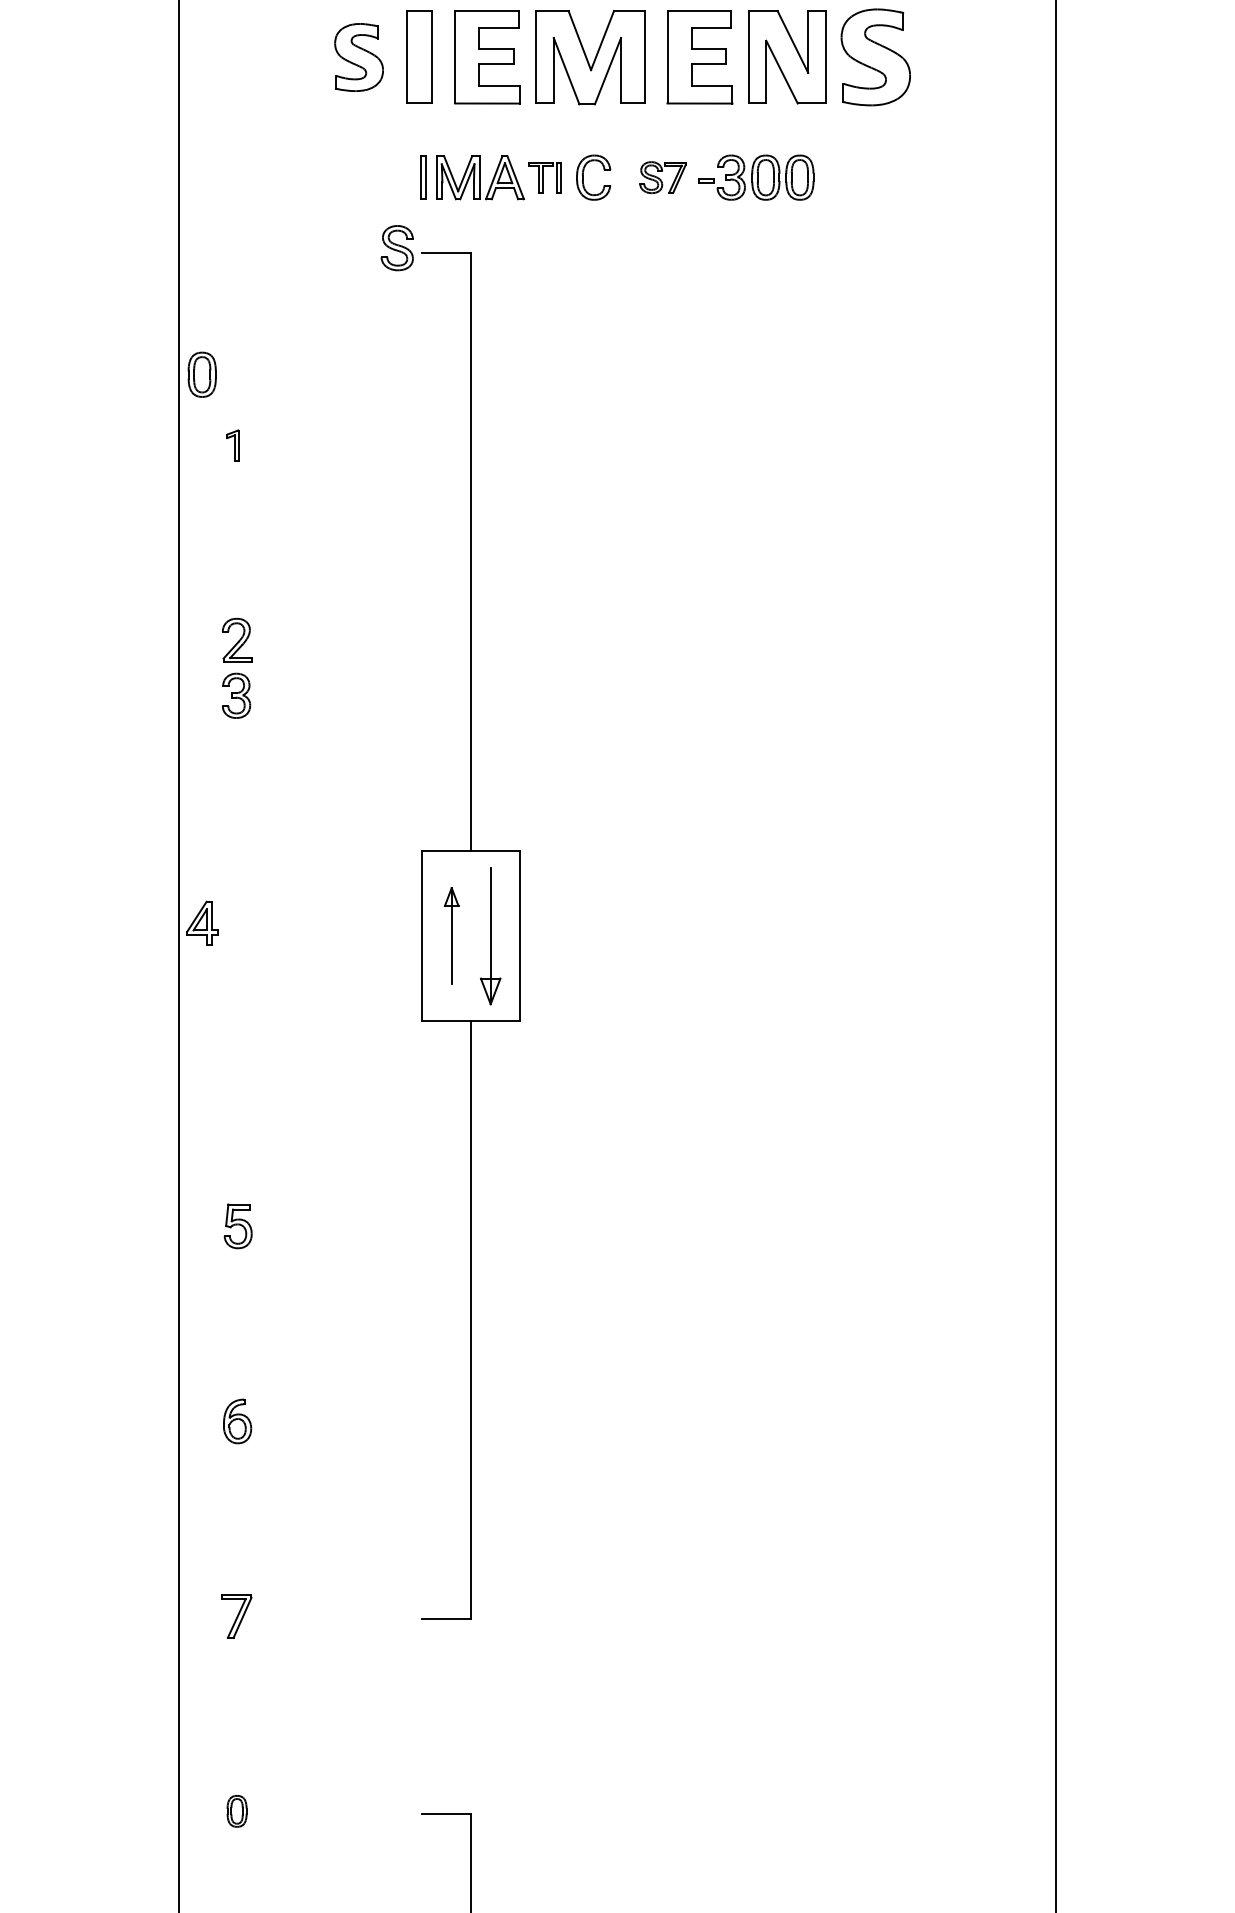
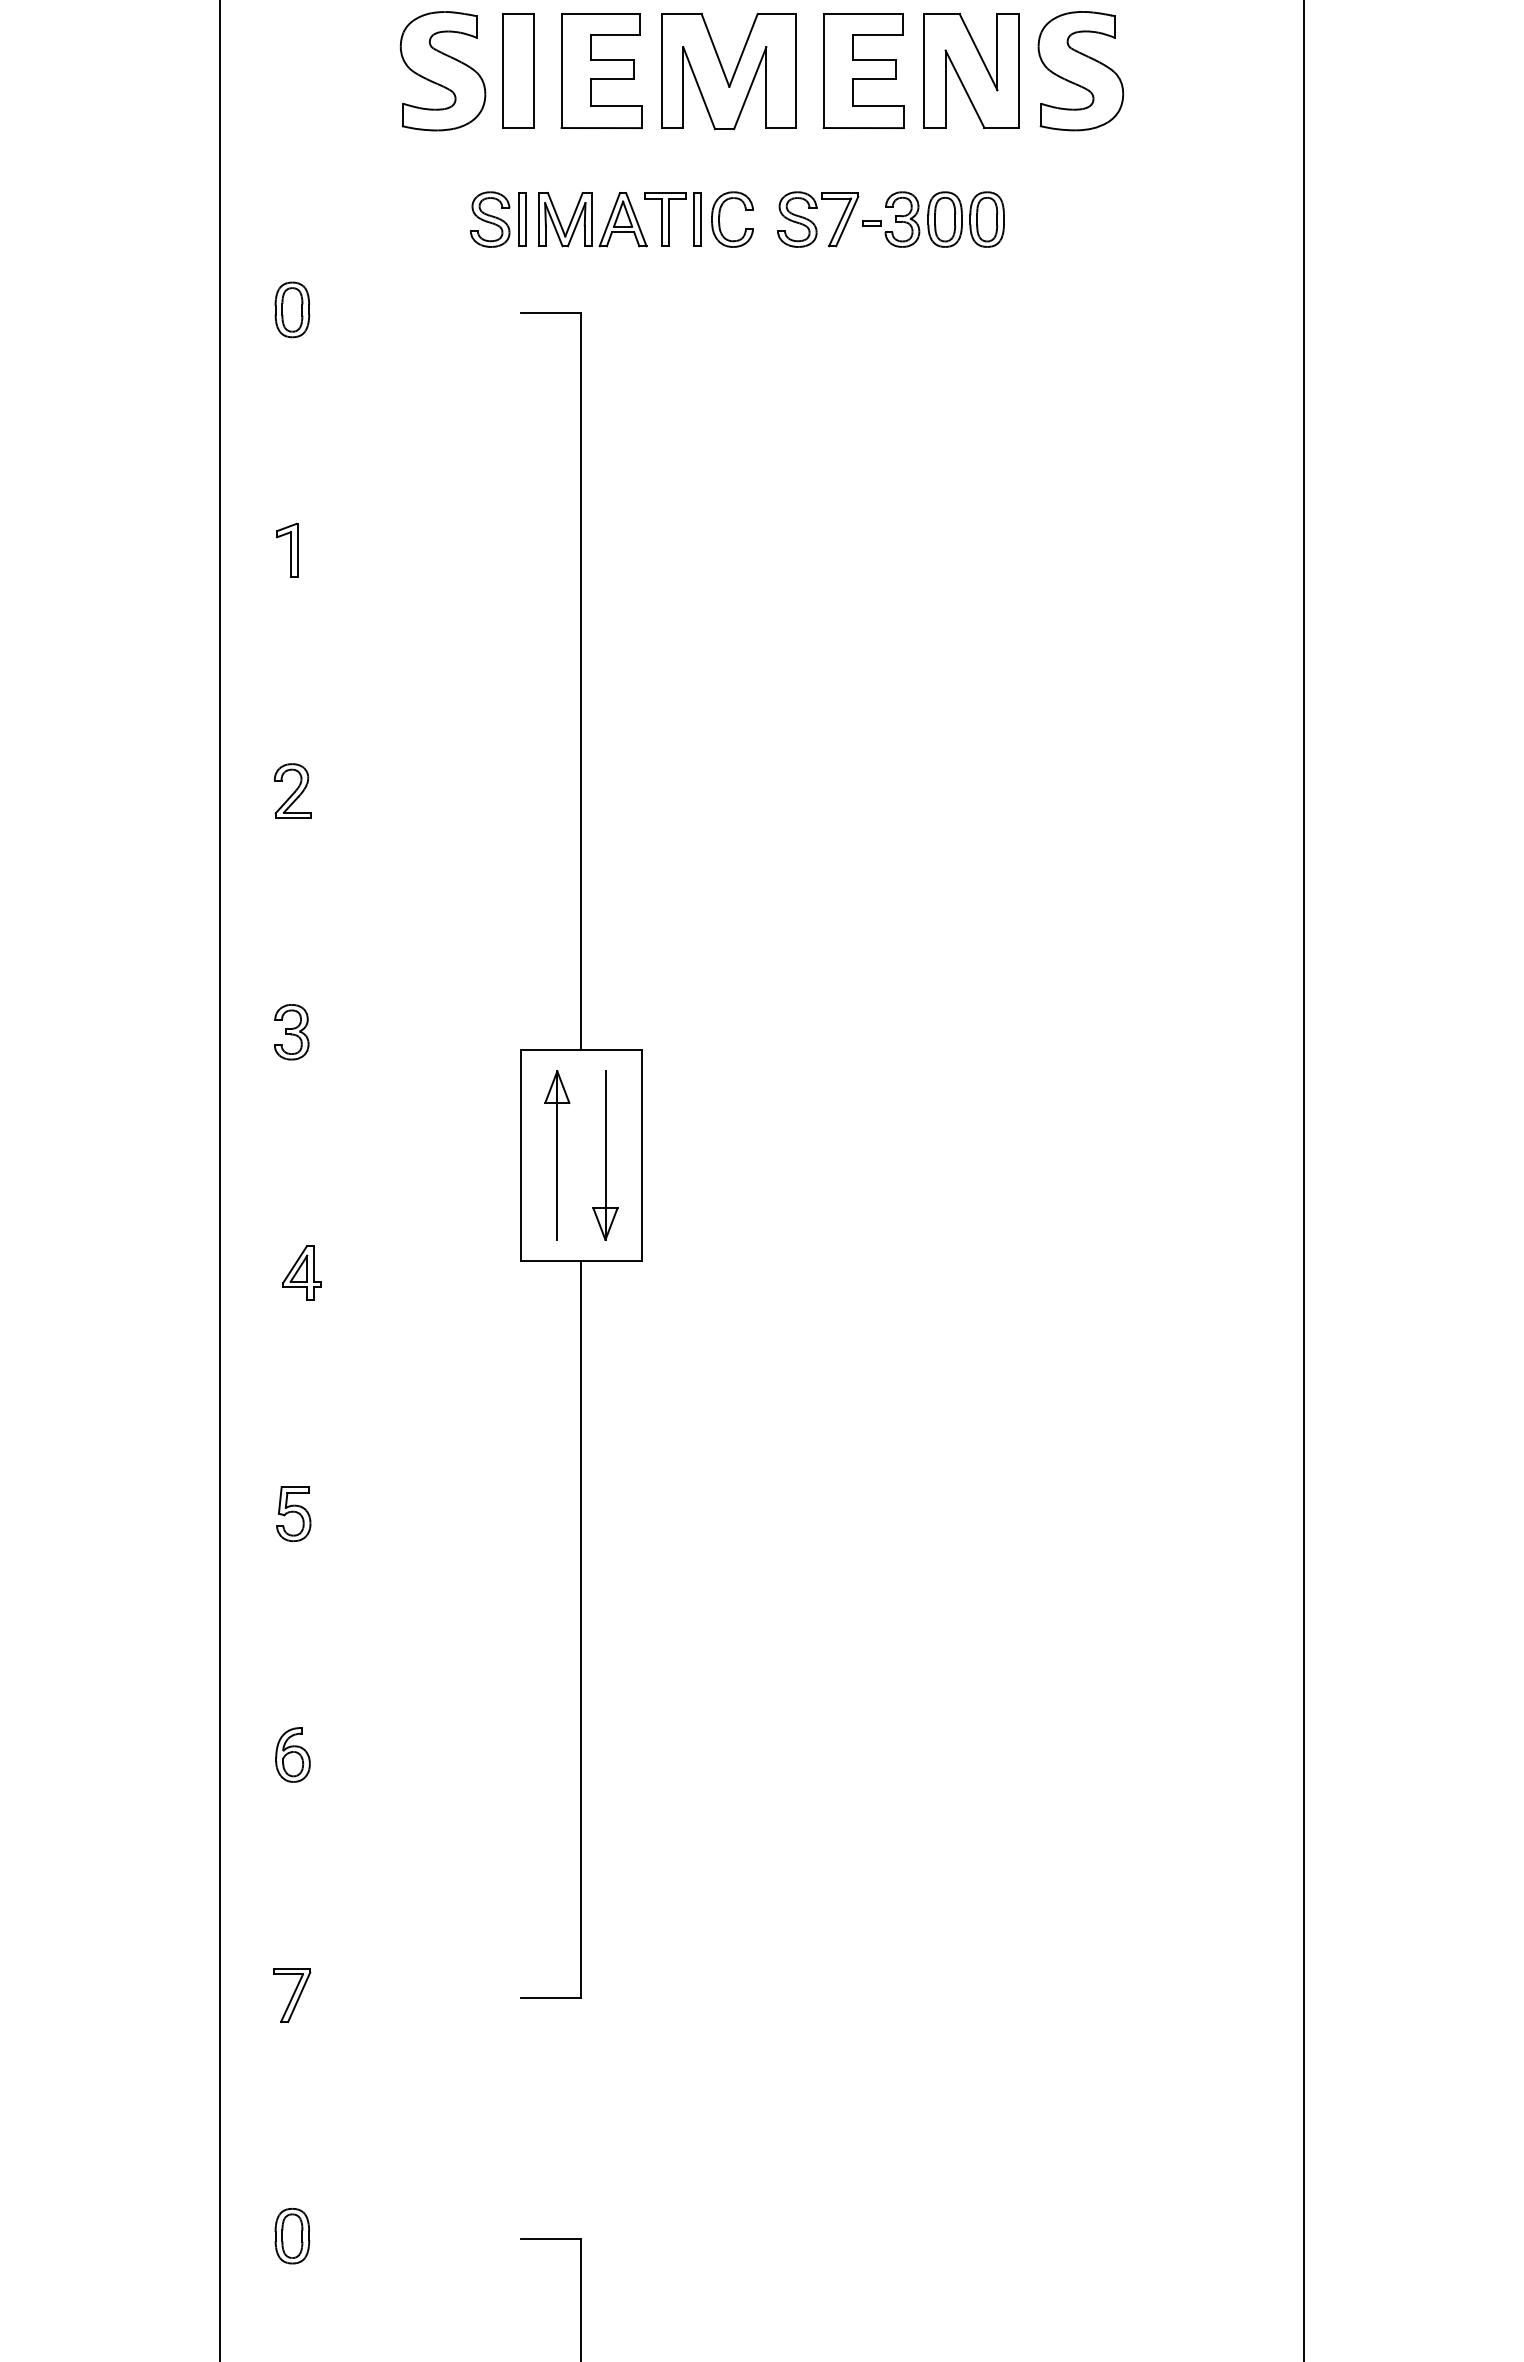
part: (358, 57) -> (442, 71), size x1.43
part: (544, 177) -> (672, 219), size x1.43
part: (663, 177) -> (818, 219), size x1.43
part: (397, 248) -> (490, 219), moved
part: (202, 374) -> (292, 309), moved
part: (233, 444) -> (287, 549), size x1.43
part: (236, 696) -> (291, 1032), moved
part: (202, 922) -> (301, 1272), moved
part: (451, 935) -> (557, 1155), size x1.43
part: (237, 1811) -> (292, 2236), size x1.43

